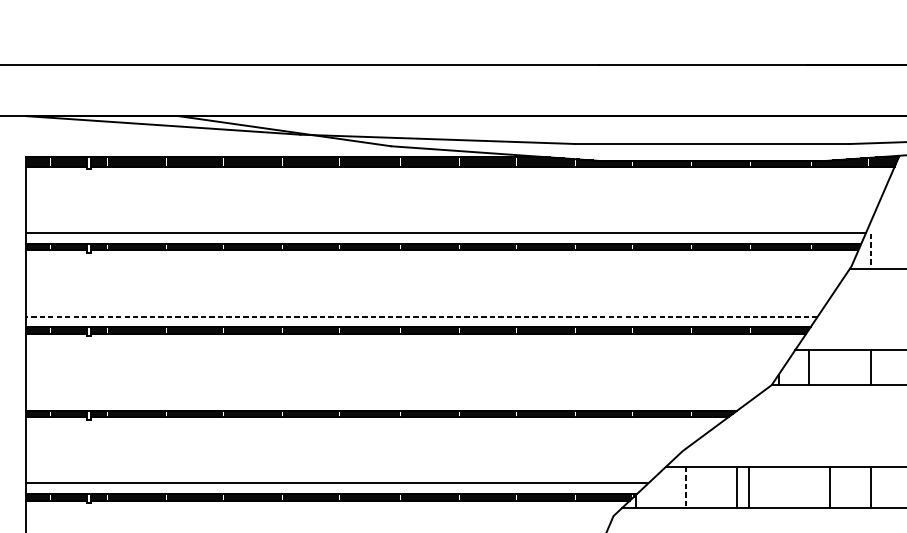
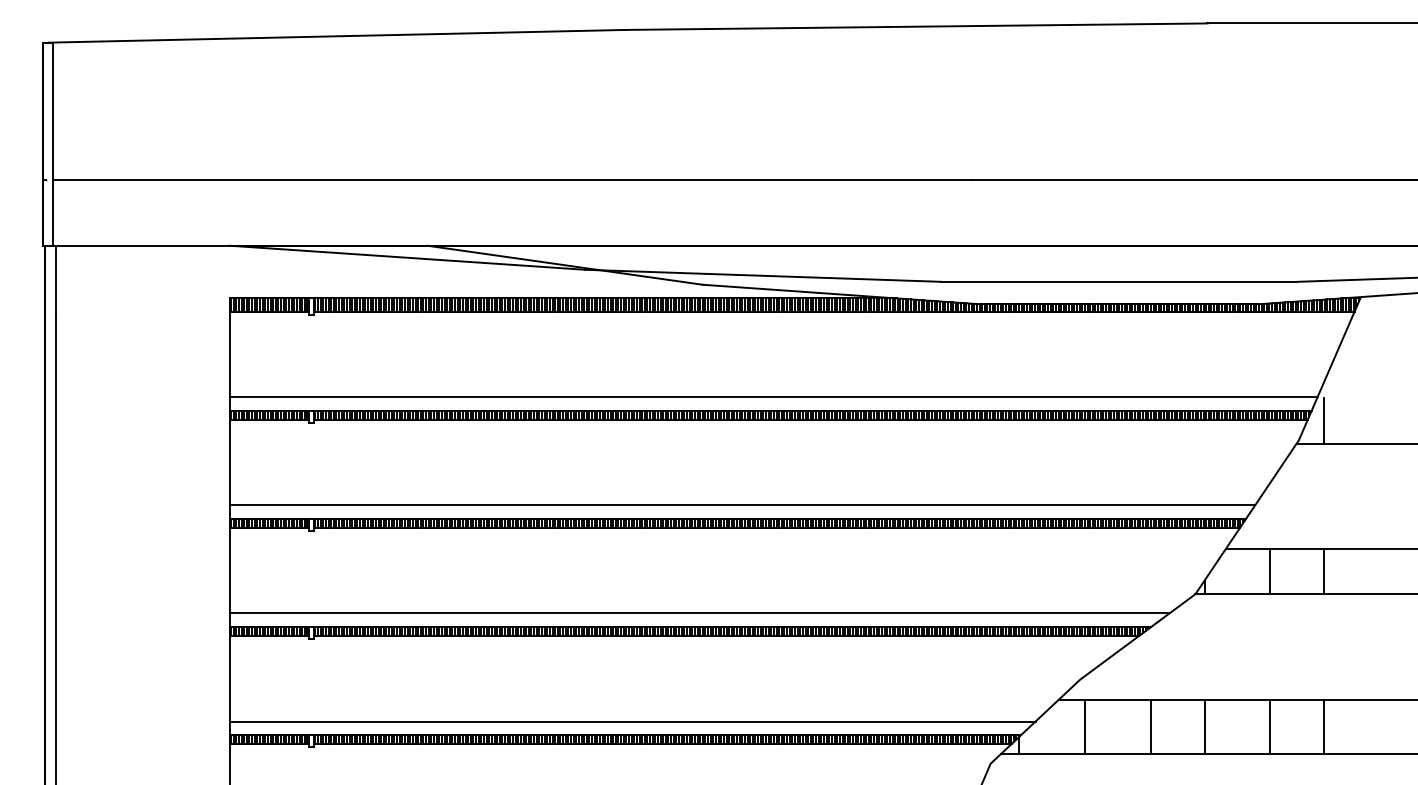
line: (871, 251) -> (1324, 420), dashed -> solid
line: (422, 316) -> (742, 505), dashed -> solid
line: (808, 367) -> (1270, 571), moved
line: (388, 400) -> (699, 613), added
line: (749, 487) -> (1204, 726), moved
line: (686, 488) -> (1085, 727), dashed -> solid

